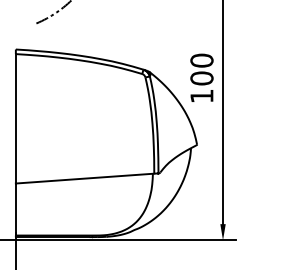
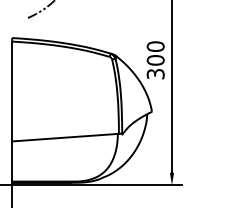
text: (201, 96) -> (155, 74), 100 -> 300

